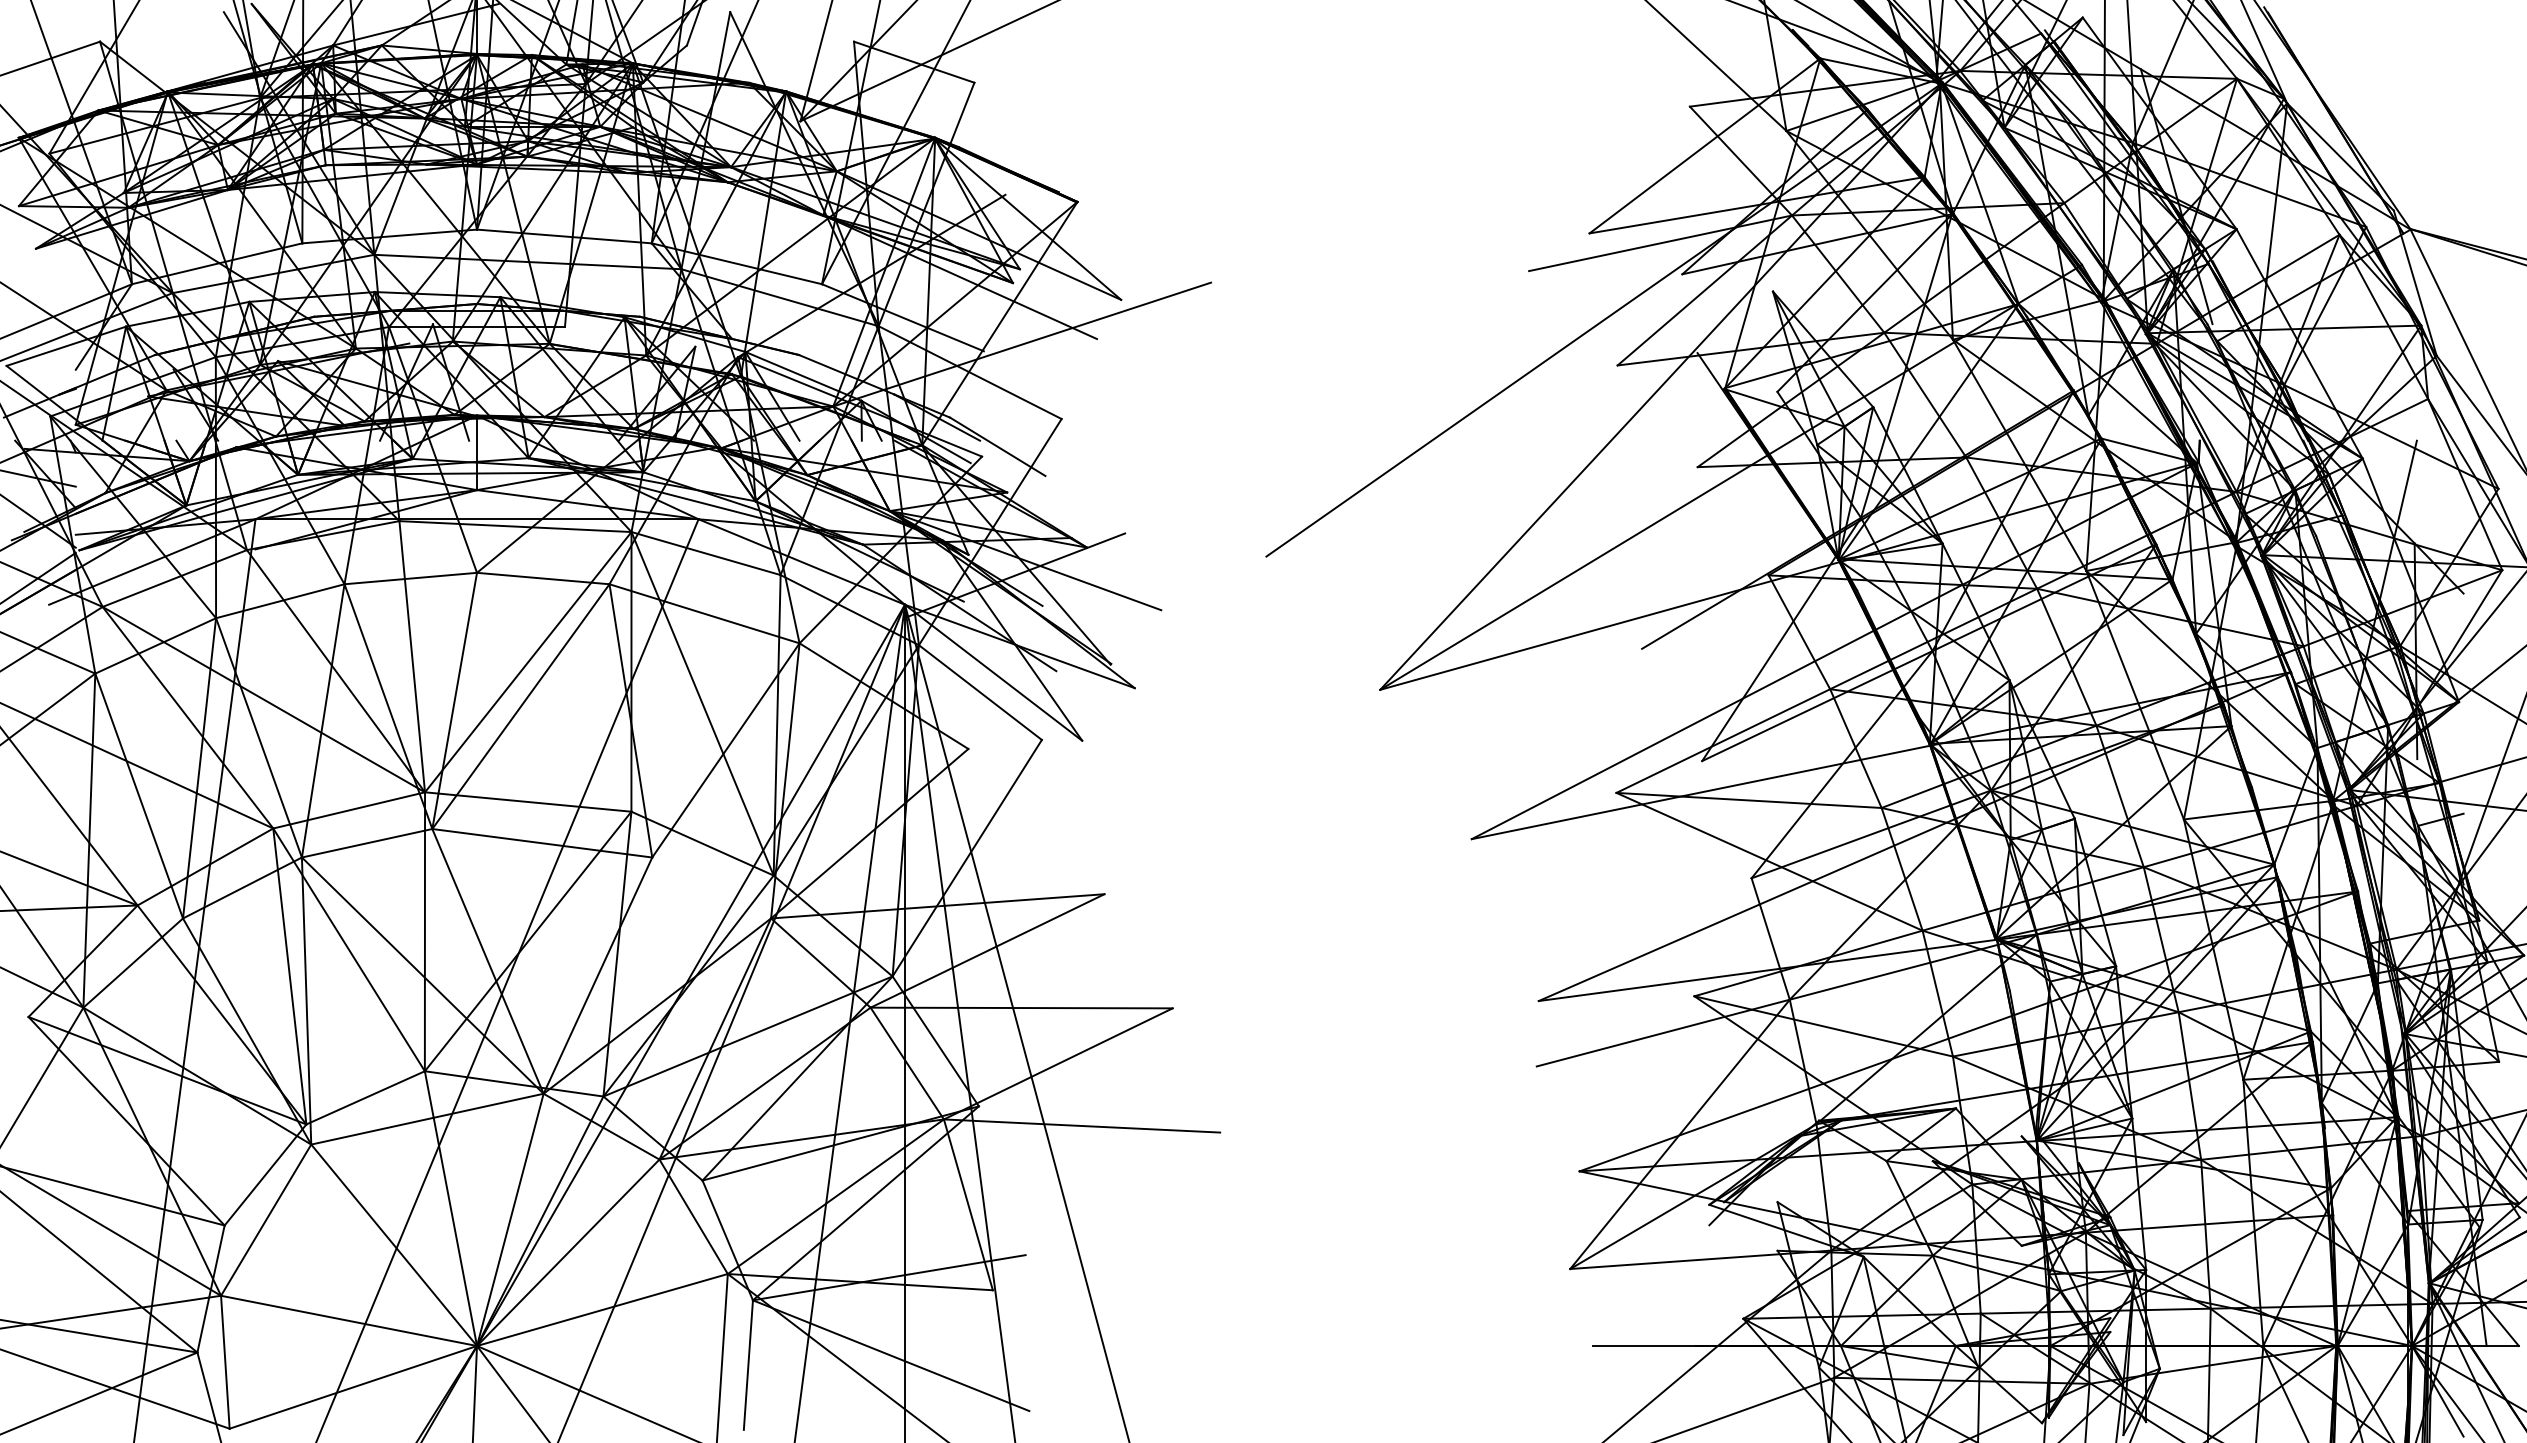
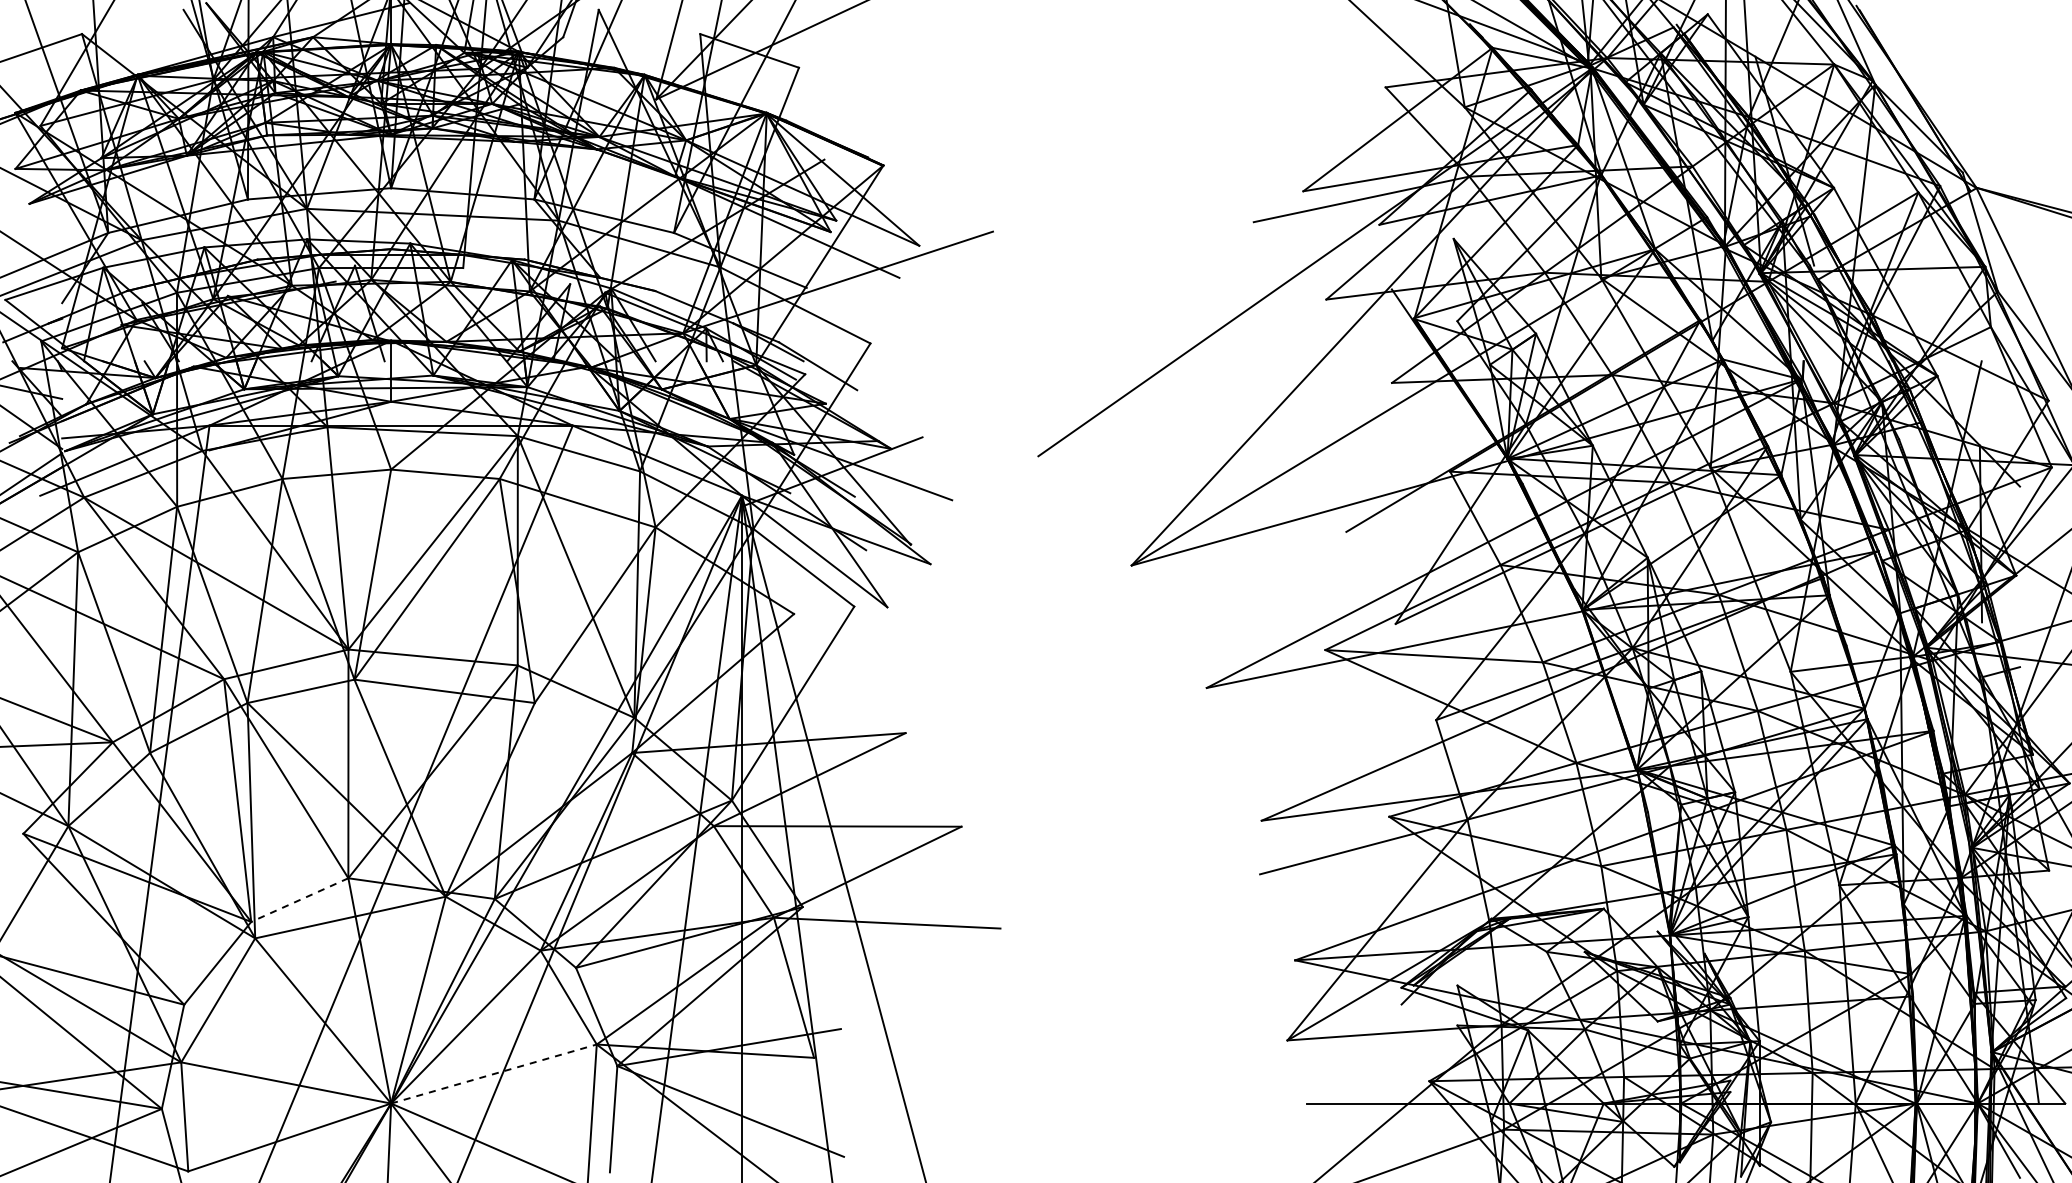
line: (365, 1098) -> (299, 900), solid -> dashed
line: (601, 1310) -> (493, 1074), solid -> dashed

